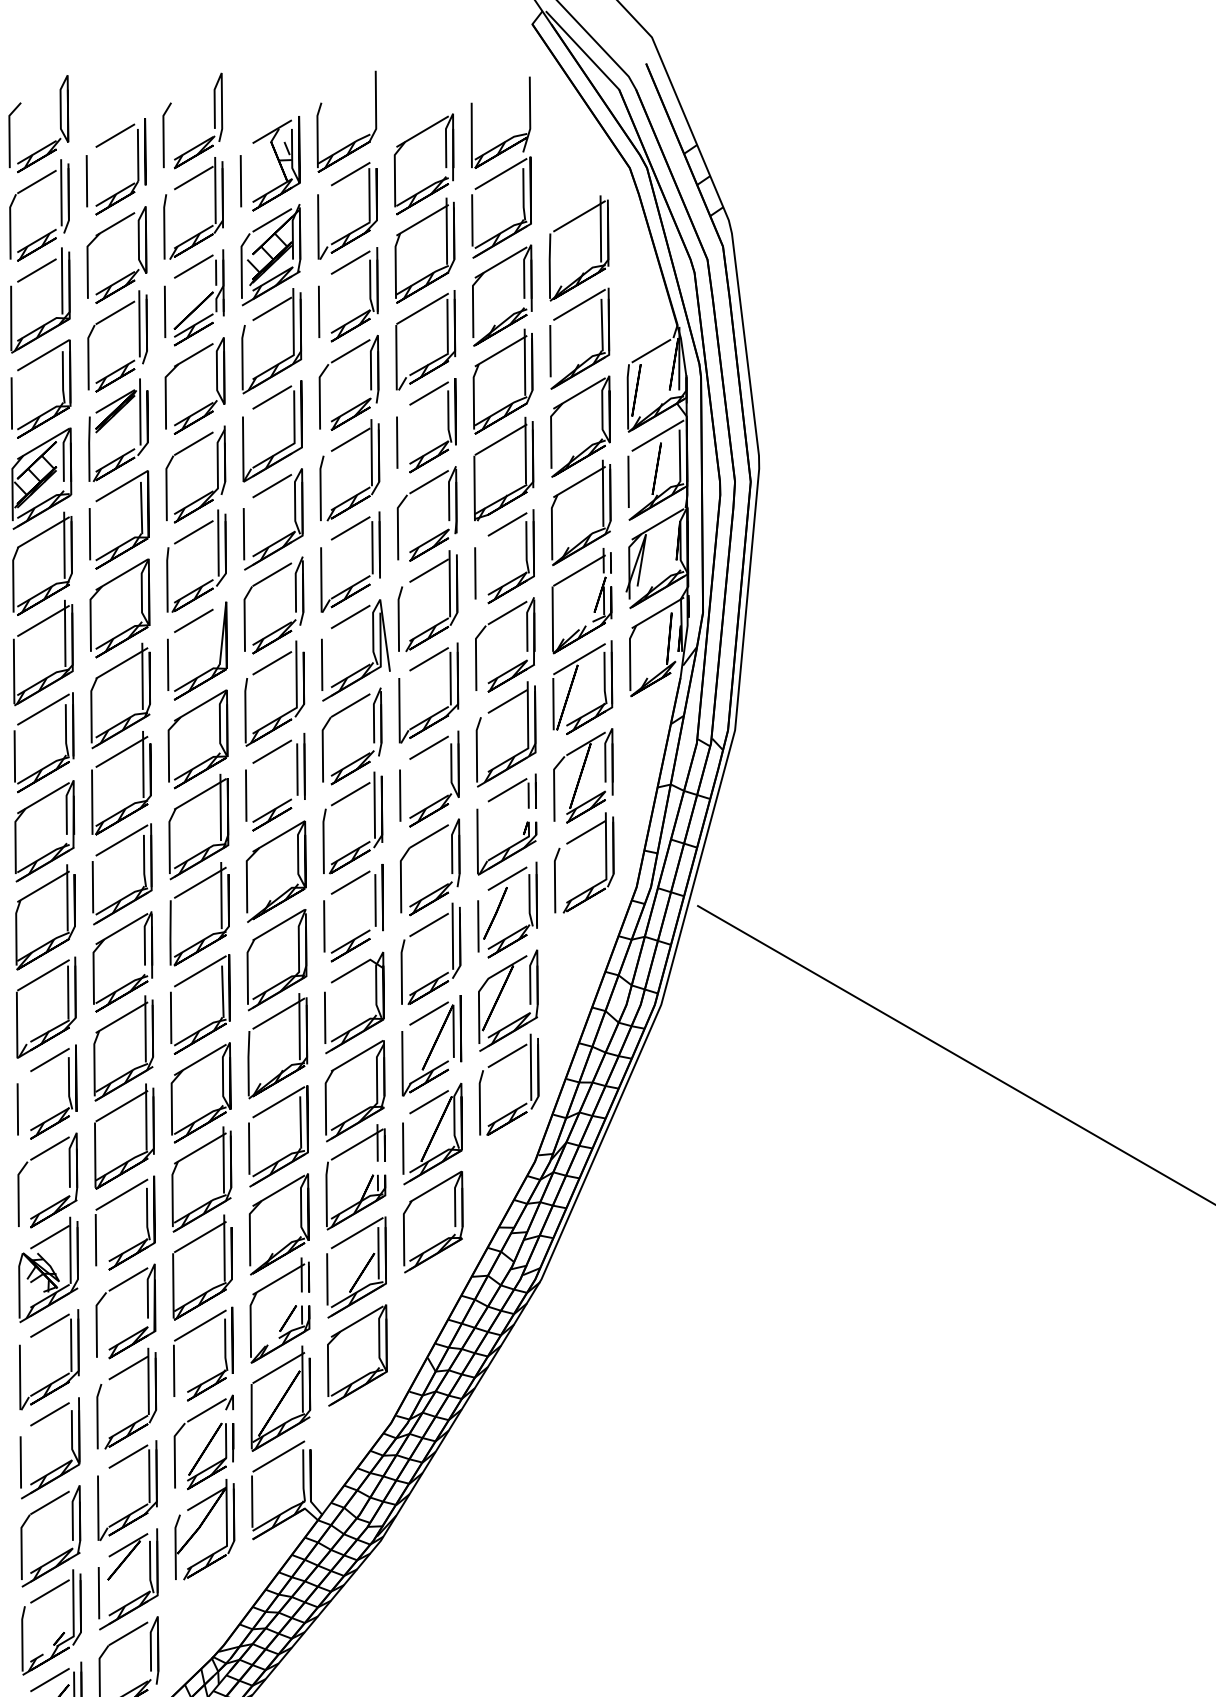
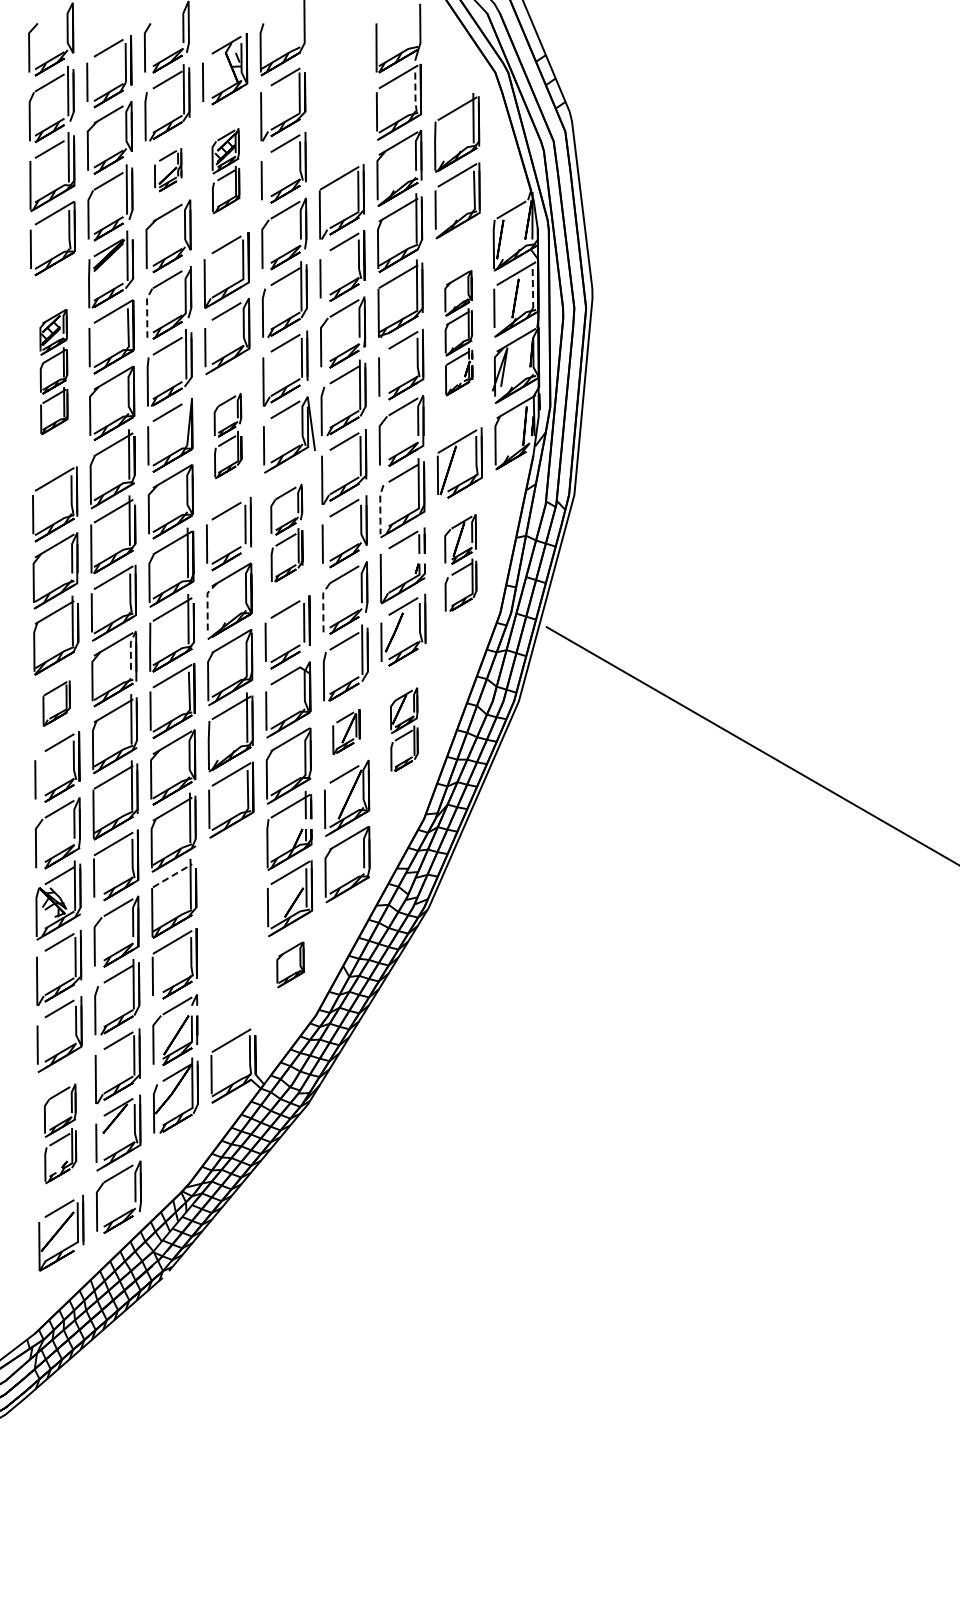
line: (523, 196) -> (415, 93), solid -> dashed
part: (423, 207) -> (340, 102), removed
part: (194, 297) -> (168, 169), size x0.6
part: (270, 298) -> (225, 170), size x0.6
line: (679, 455) -> (532, 288), solid -> dashed
line: (166, 487) -> (147, 312), solid -> dashed
part: (580, 514) -> (458, 332), size x0.6
part: (41, 565) -> (53, 371), size x0.6
part: (273, 651) -> (227, 435), size x0.6
line: (477, 748) -> (380, 508), solid -> dashed
part: (351, 780) -> (286, 532), size x0.7
part: (583, 820) -> (460, 562), size x0.7
line: (246, 877) -> (207, 605), solid -> dashed
line: (401, 878) -> (323, 606), solid -> dashed
line: (144, 937) -> (130, 650), solid -> dashed
part: (45, 1007) -> (56, 703), size x0.6
part: (509, 1042) -> (404, 729), size x0.6
part: (431, 1045) -> (346, 731), size x0.6
line: (200, 1236) -> (172, 875), solid -> dashed
part: (286, 1317) -> (237, 936), removed
part: (357, 1355) -> (290, 964), size x0.6
part: (51, 1580) -> (60, 1133), size x0.7

